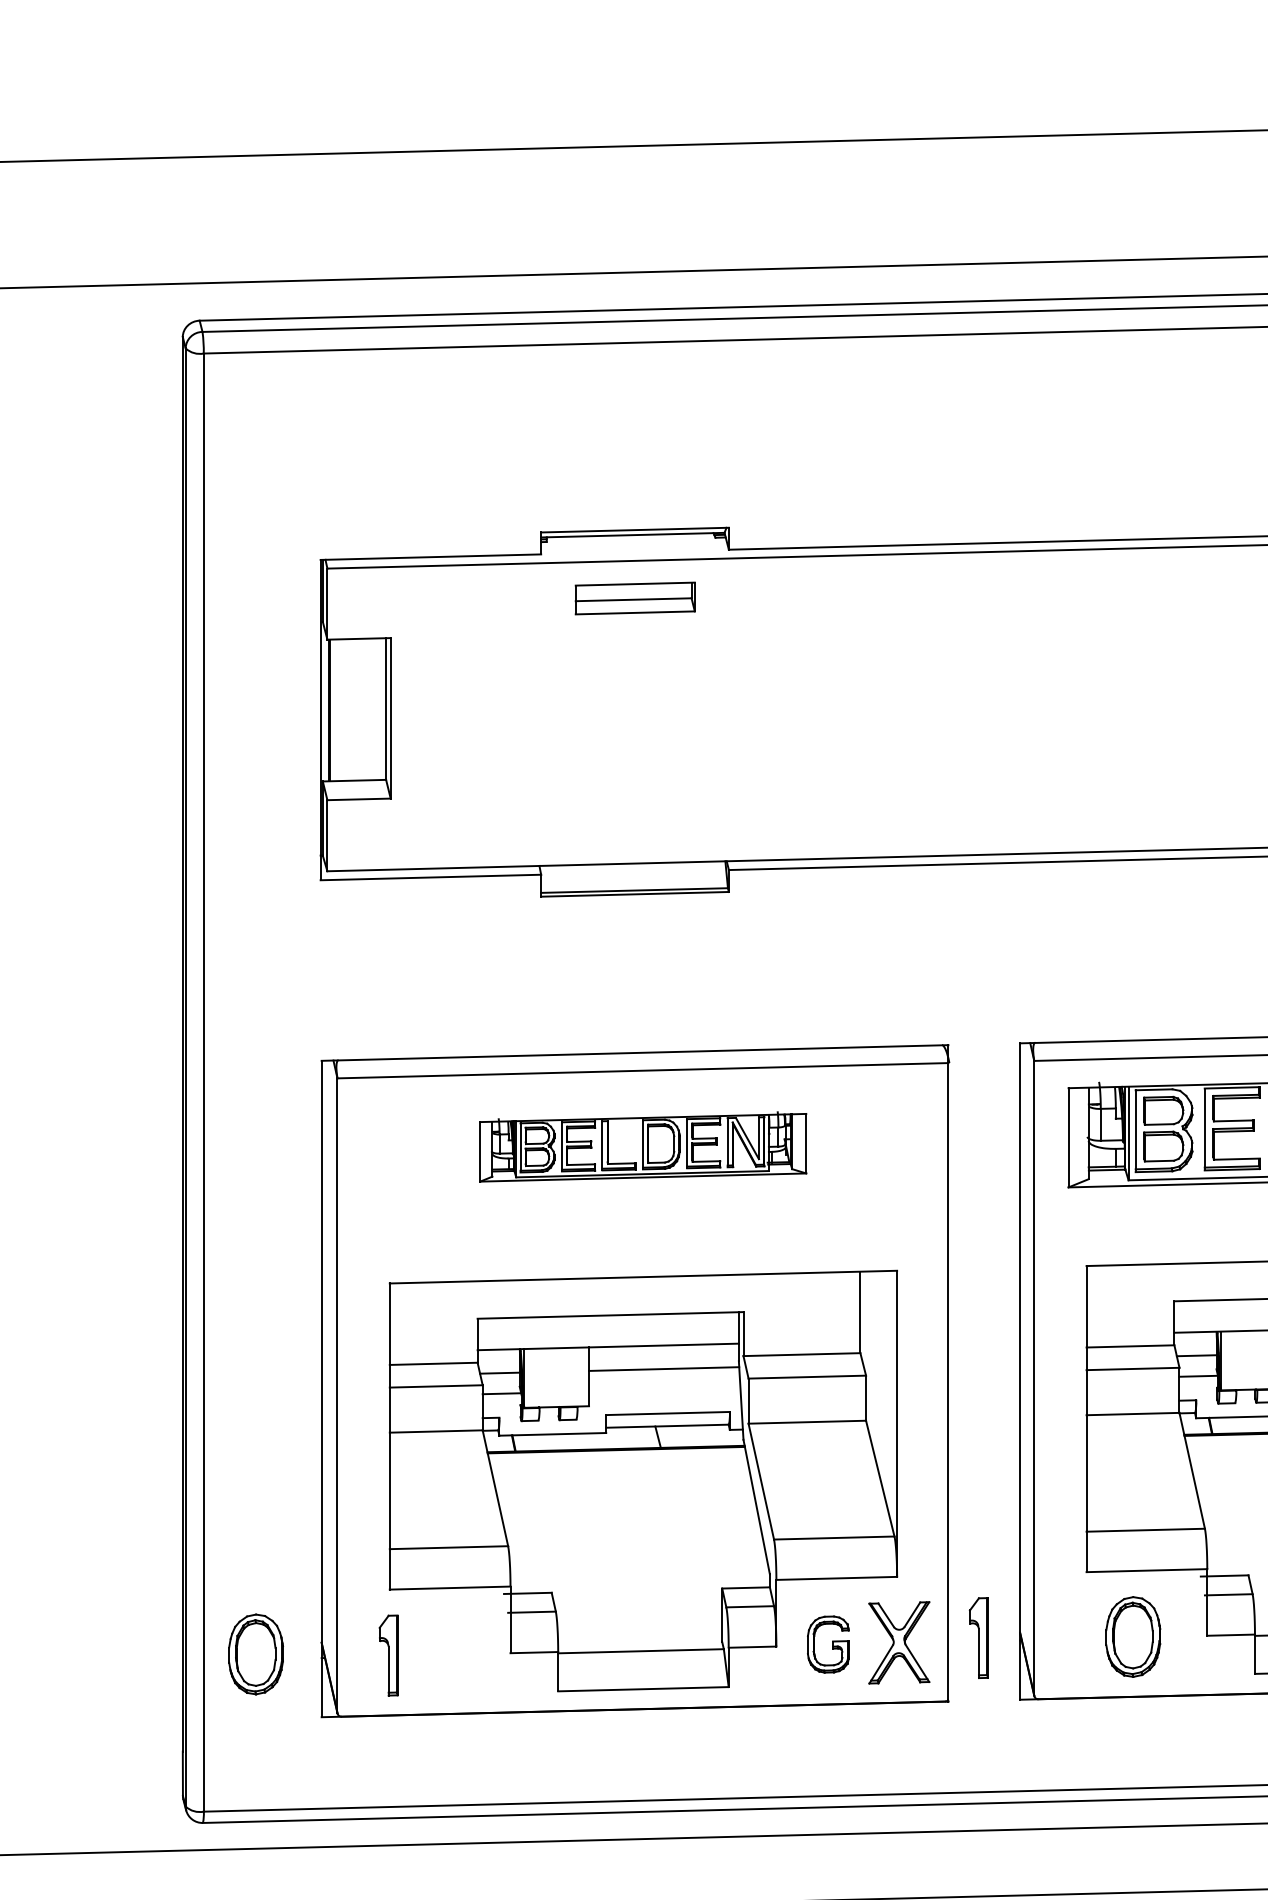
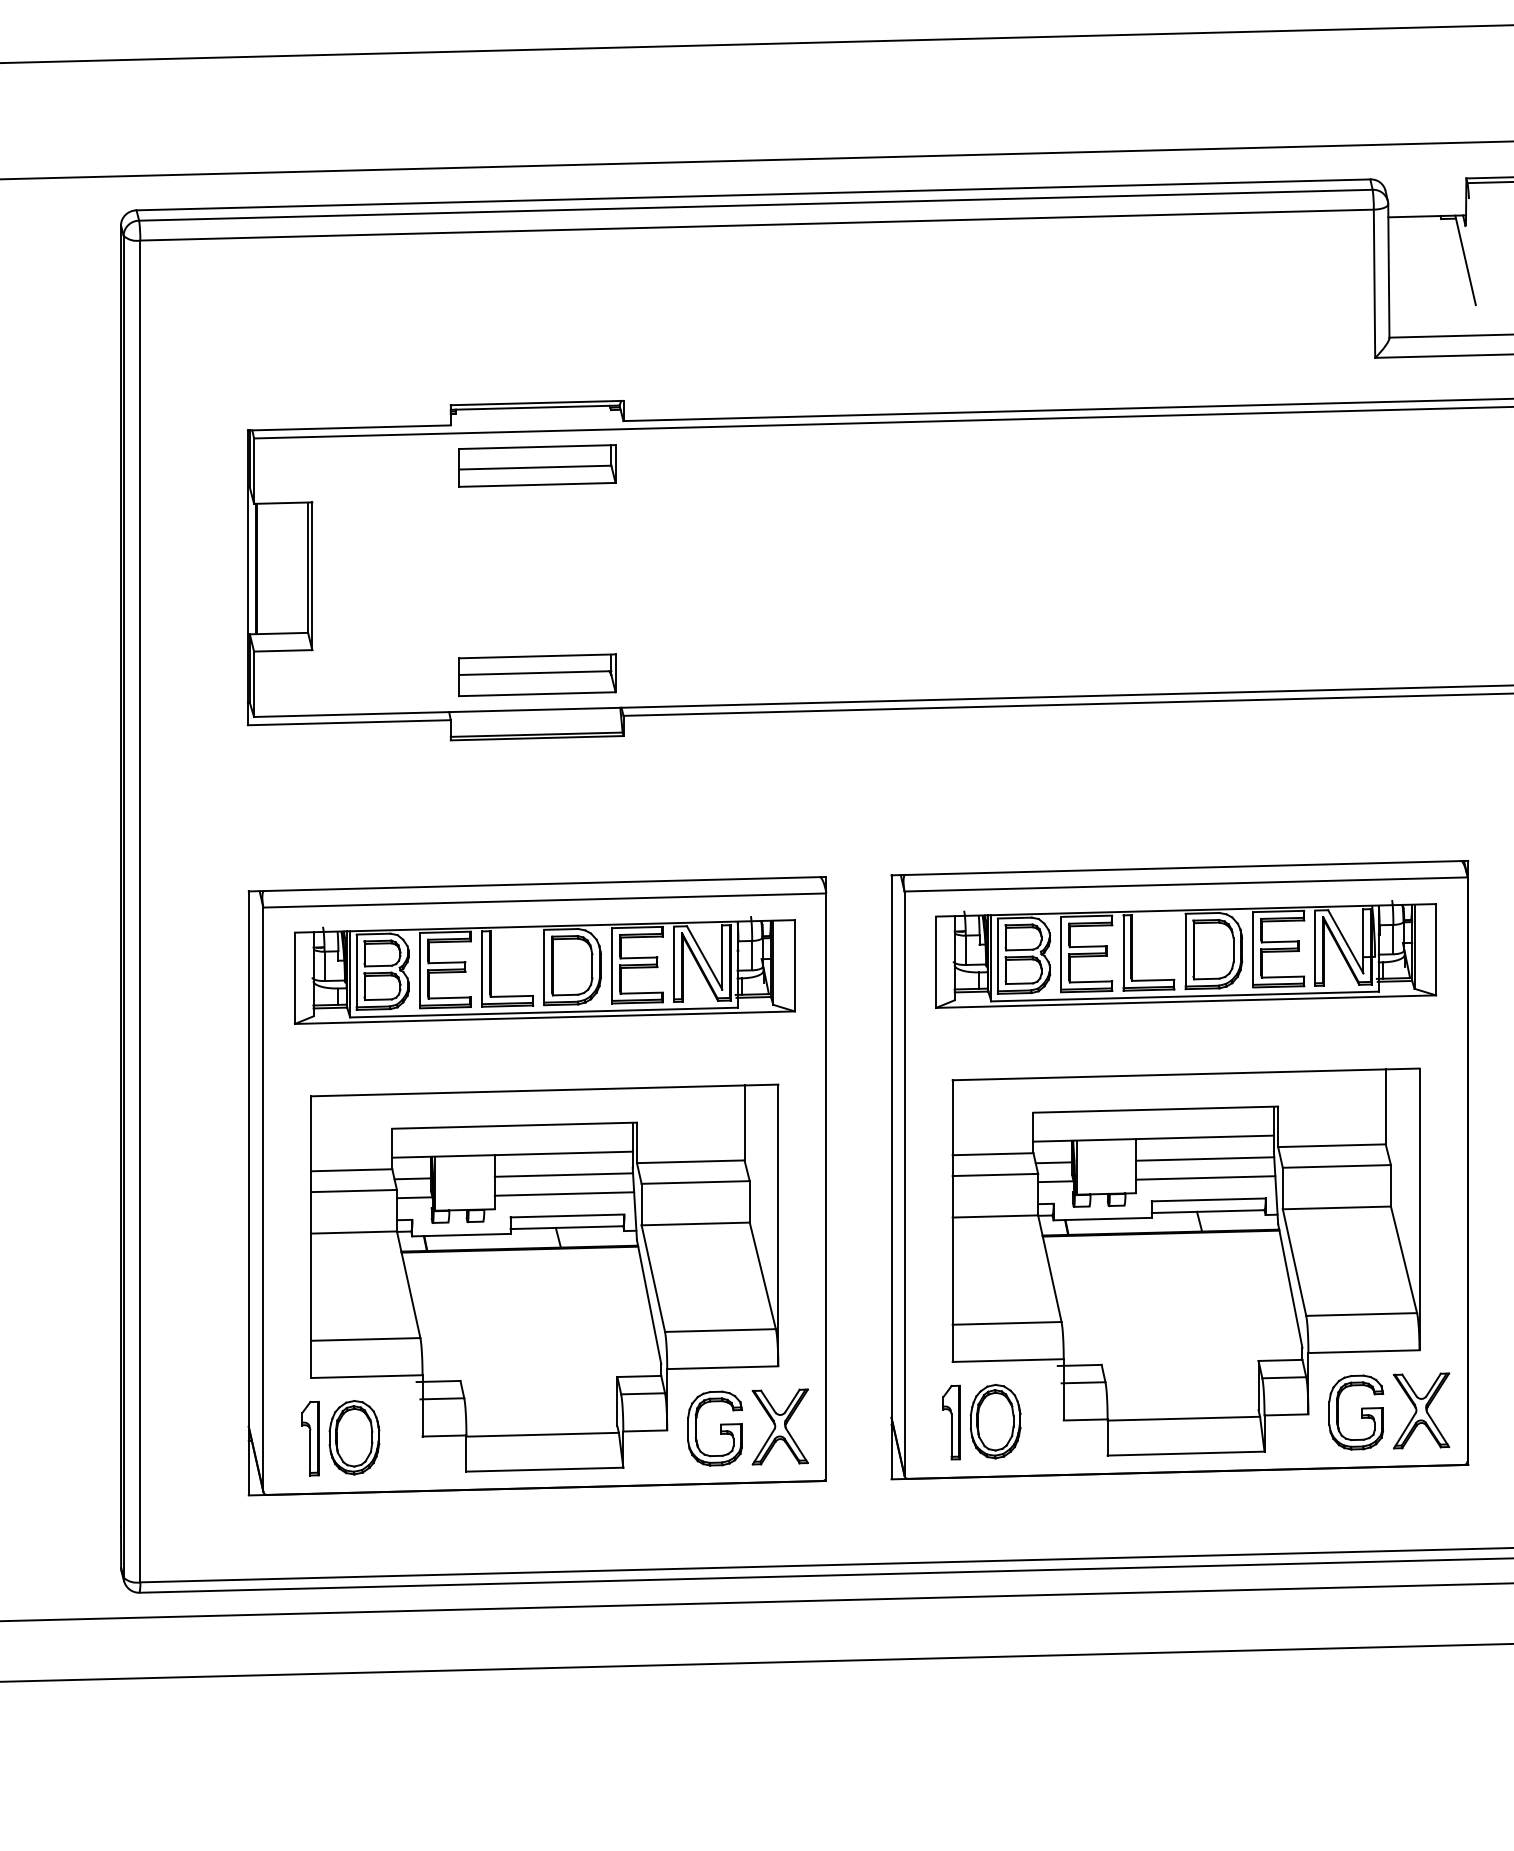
part: (635, 597) -> (537, 465), size x1.43
part: (635, 825) -> (537, 674), added
part: (643, 1146) -> (544, 970), size x1.67
line: (664, 1389) -> (564, 1193), added
part: (978, 1637) -> (951, 1422), moved
part: (827, 1644) -> (714, 1428), size x1.43
part: (256, 1654) -> (354, 1437), moved

